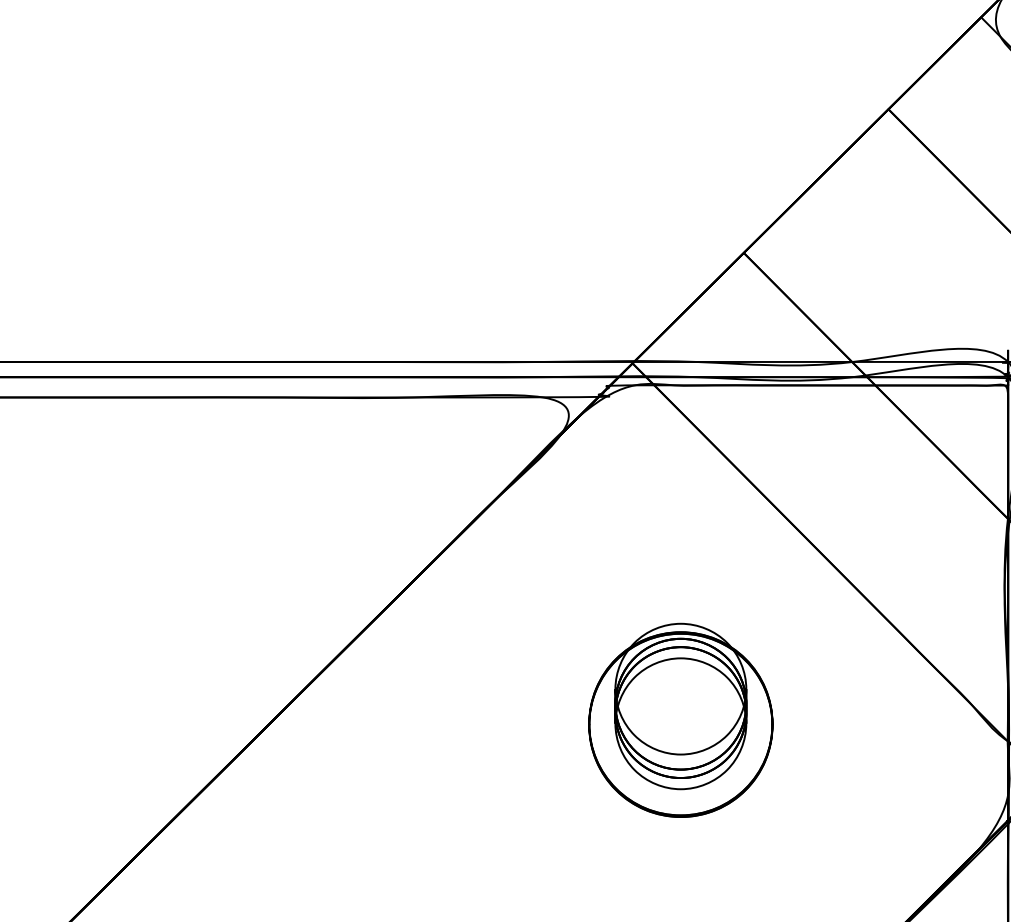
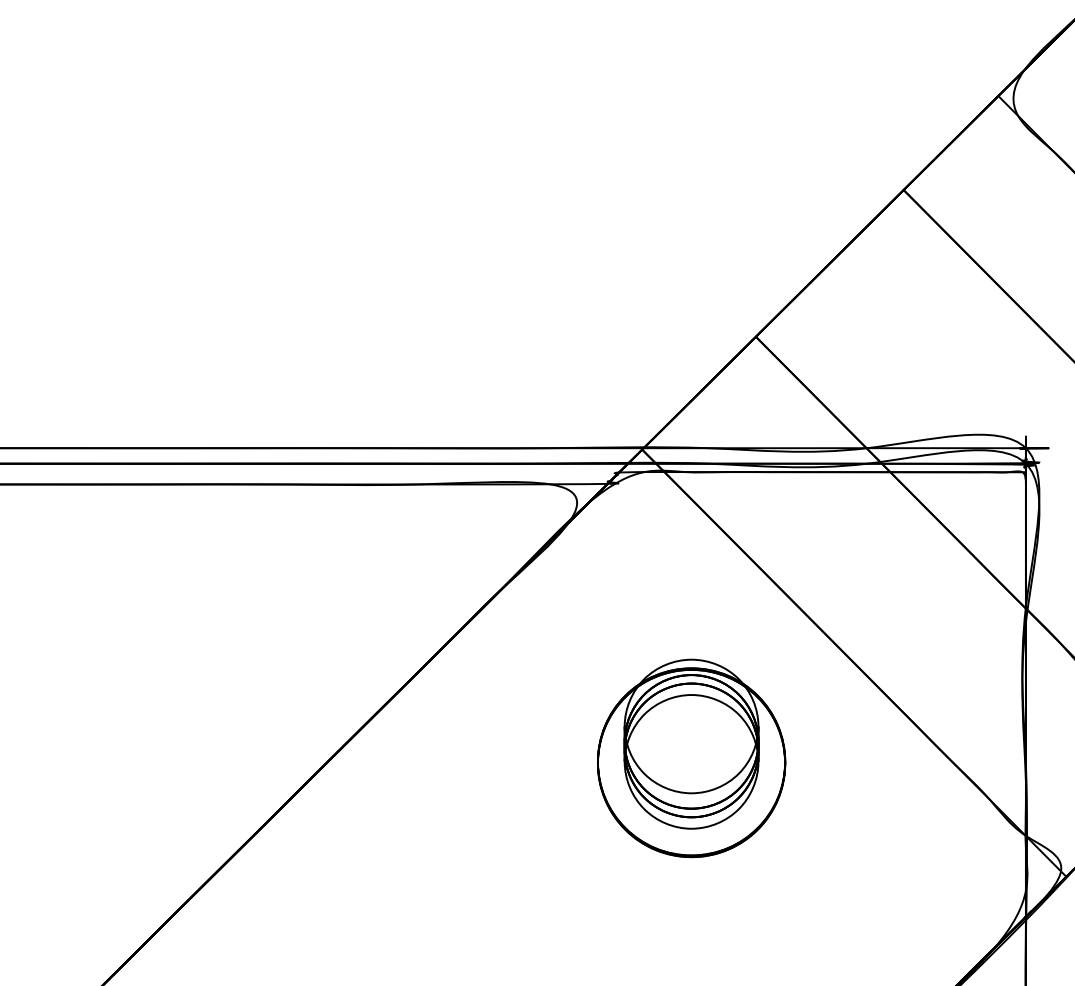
part: (680, 720) -> (691, 758), moved

